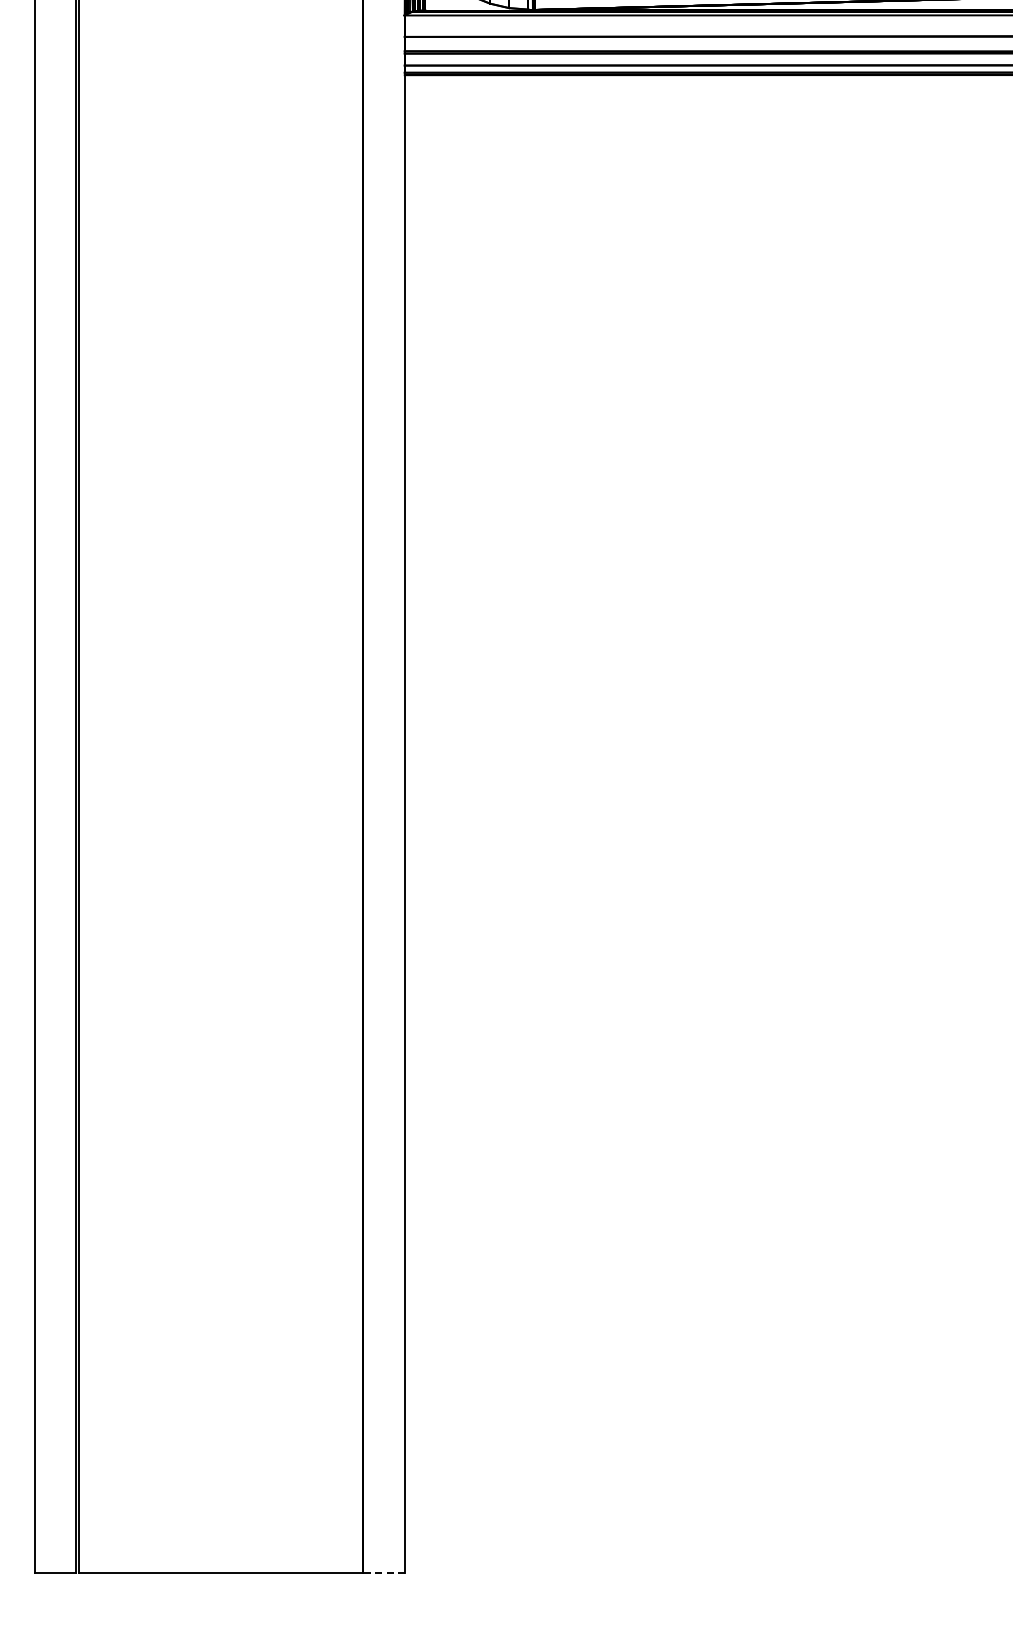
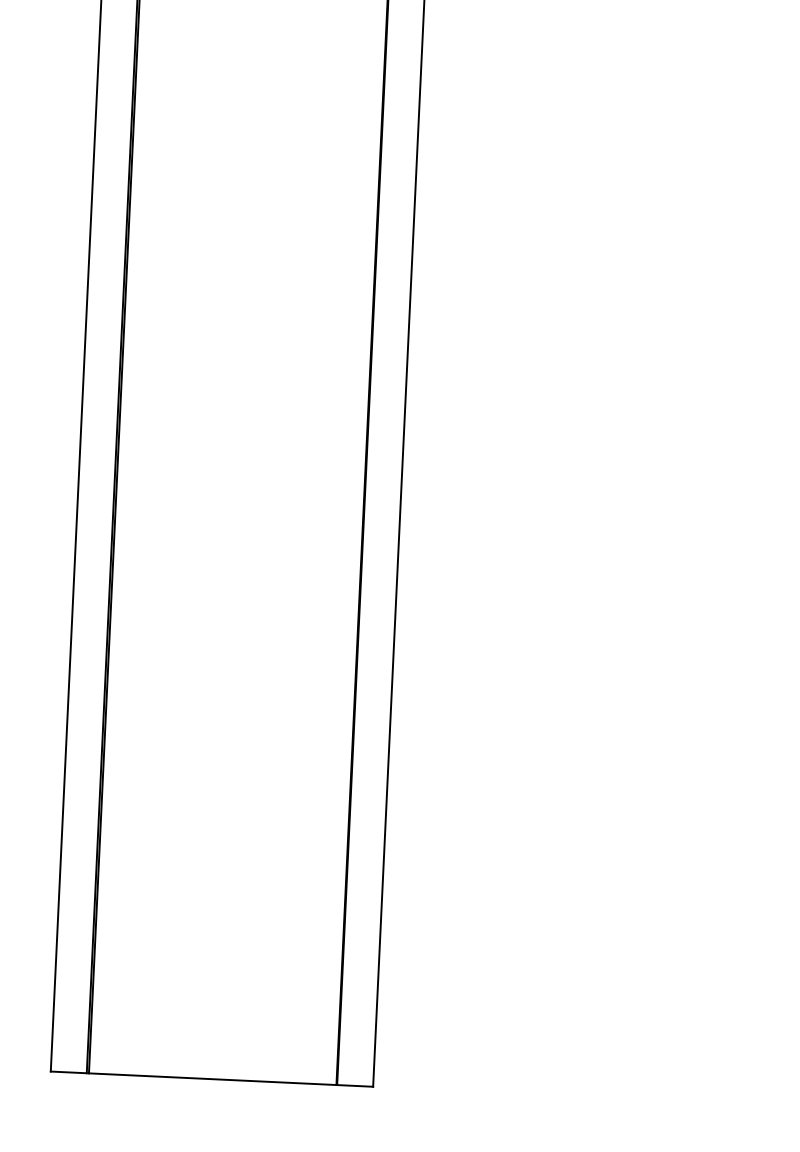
line: (384, 1573) -> (355, 1086), dashed -> solid

